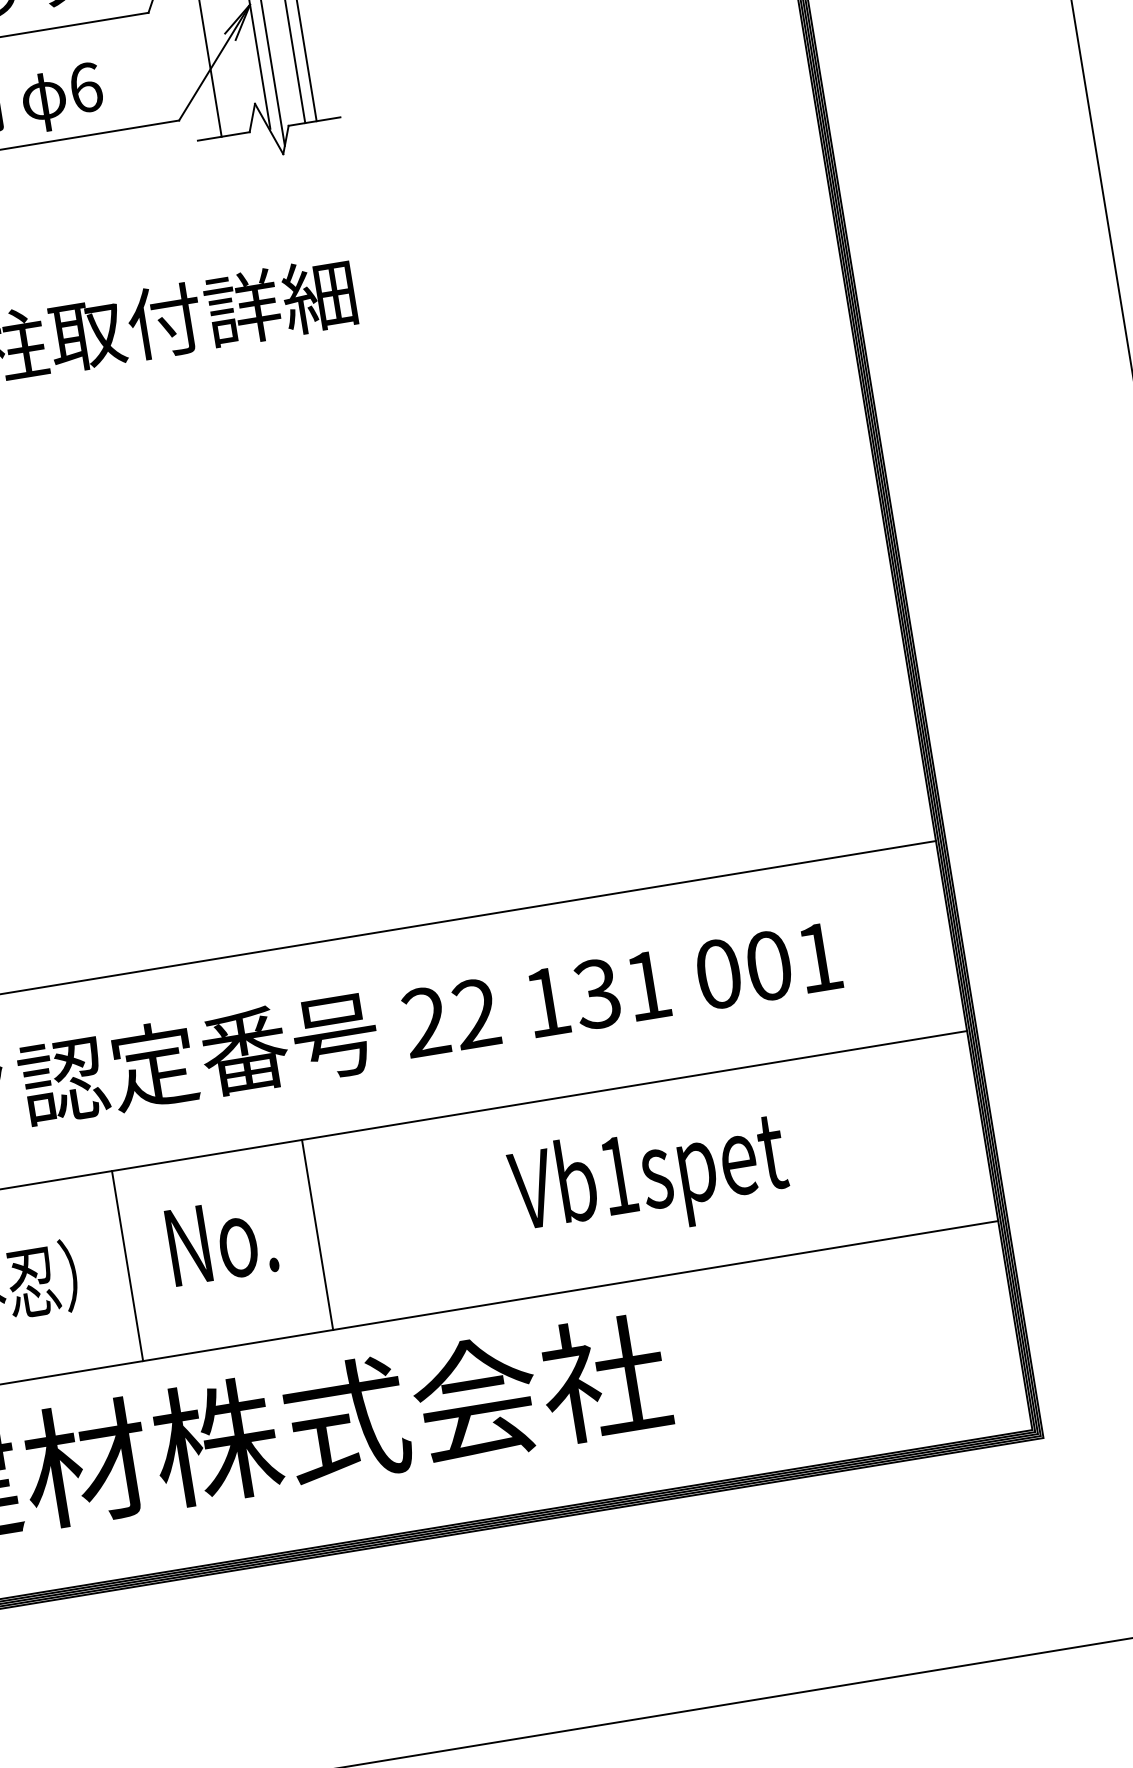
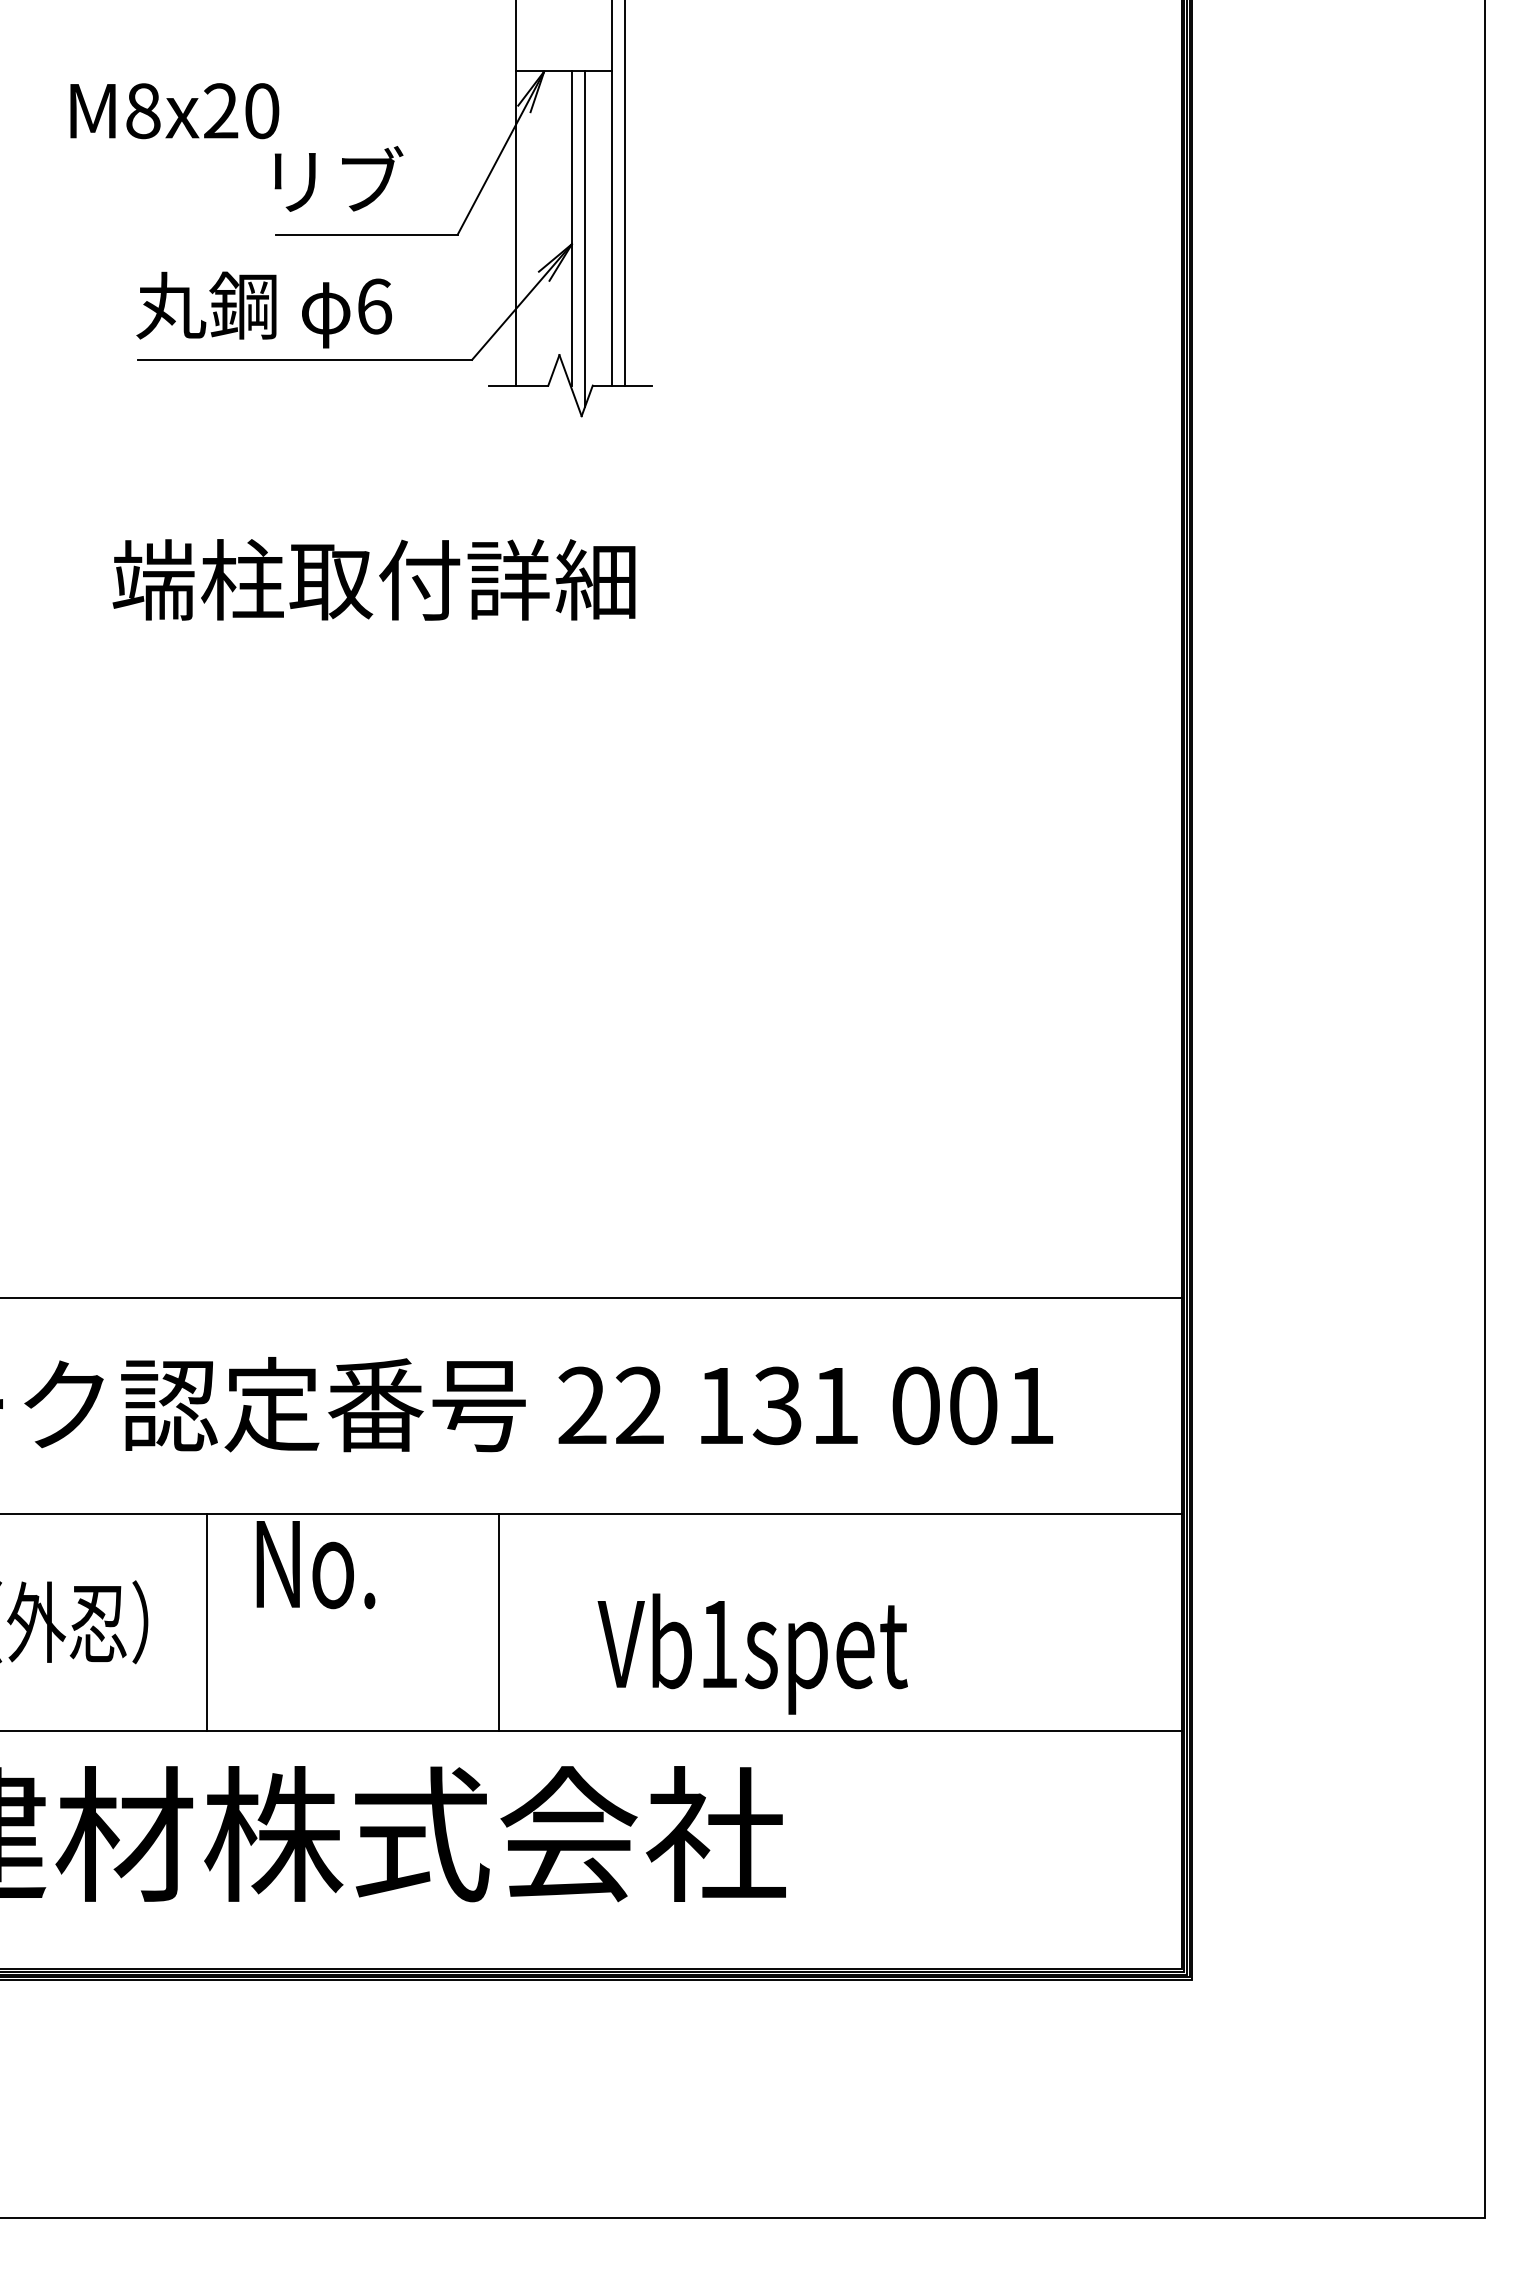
text: (649, 1178) -> (752, 1653), moved
line: (317, 1234) -> (499, 1622), moved
text: (221, 1241) -> (315, 1565), moved

